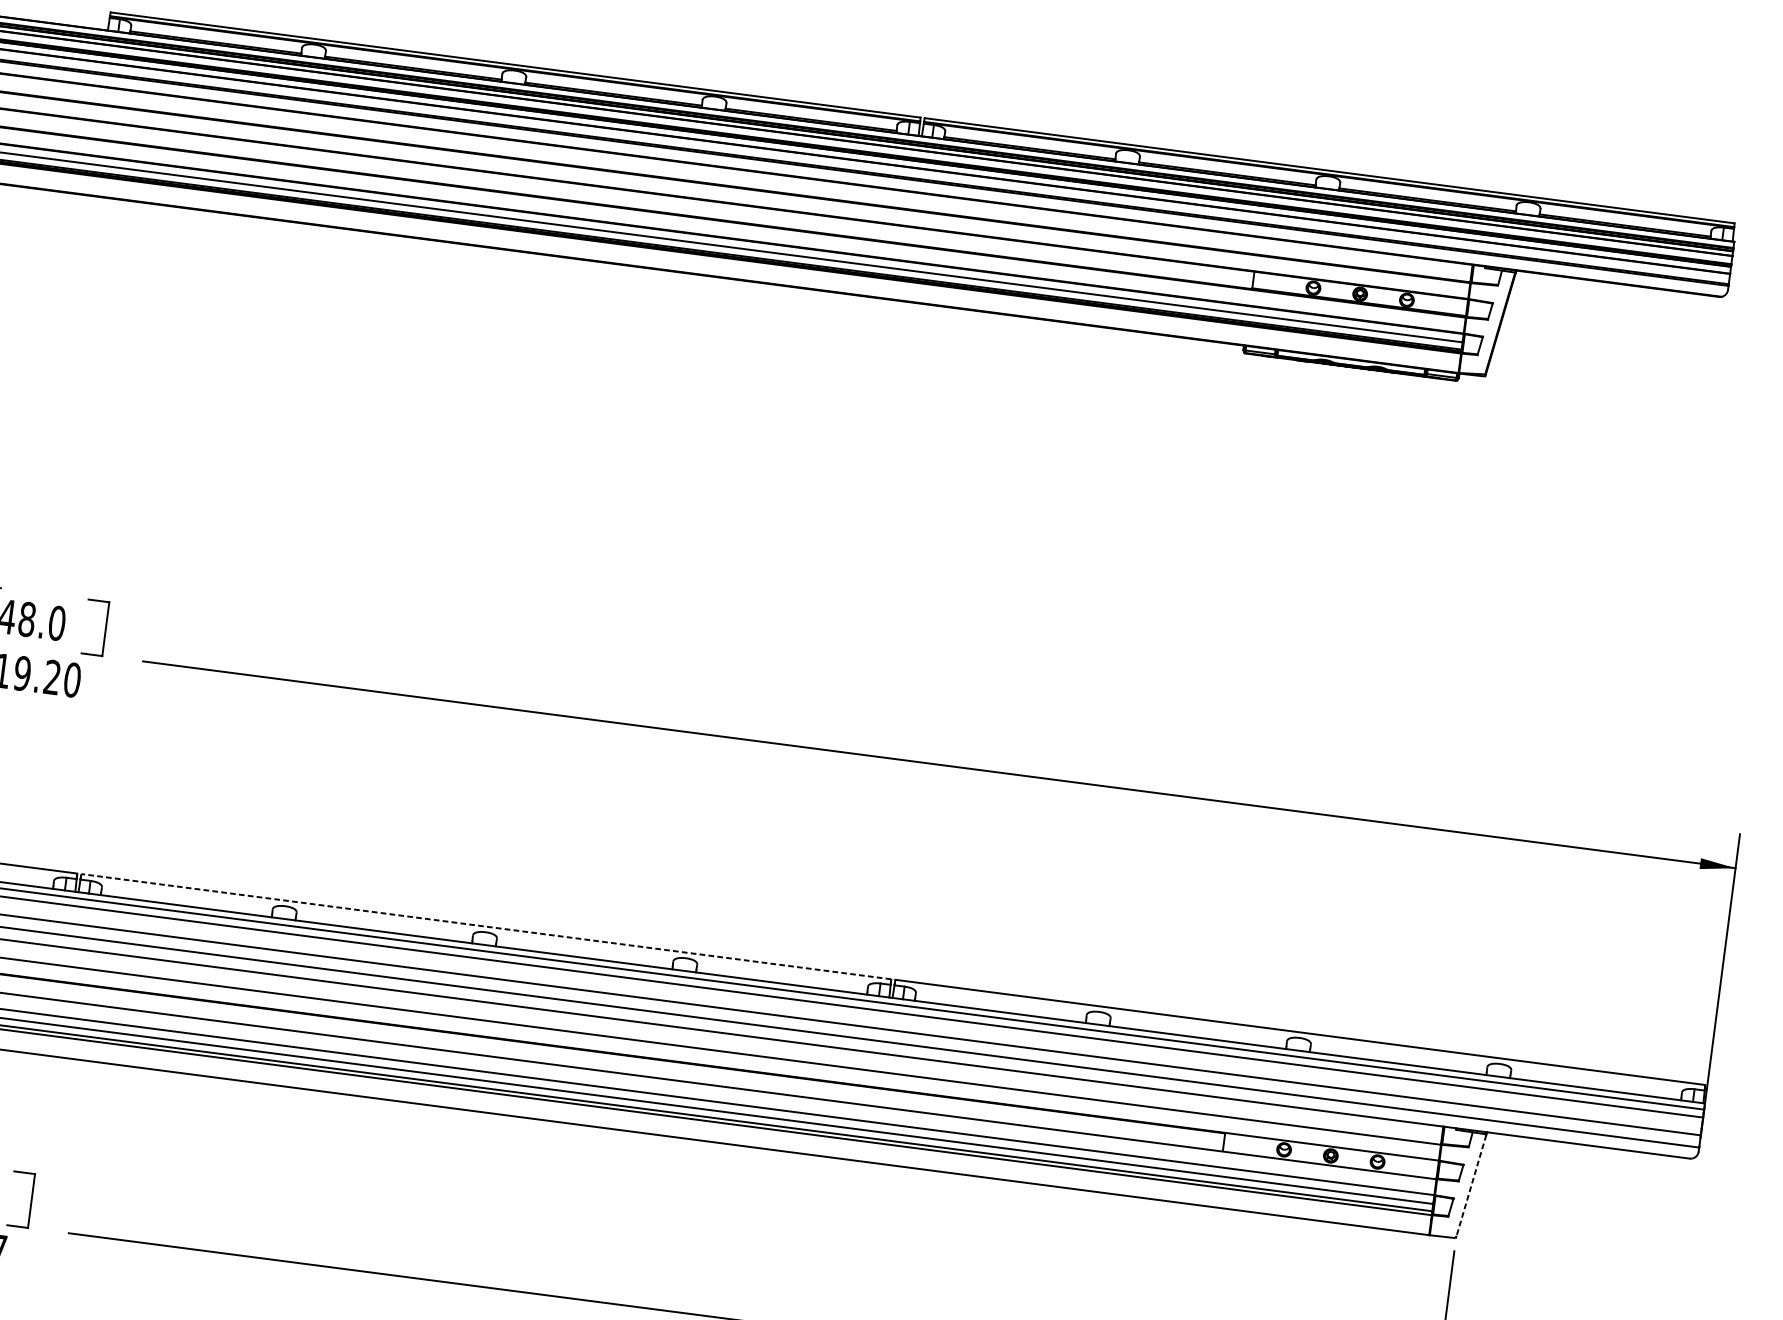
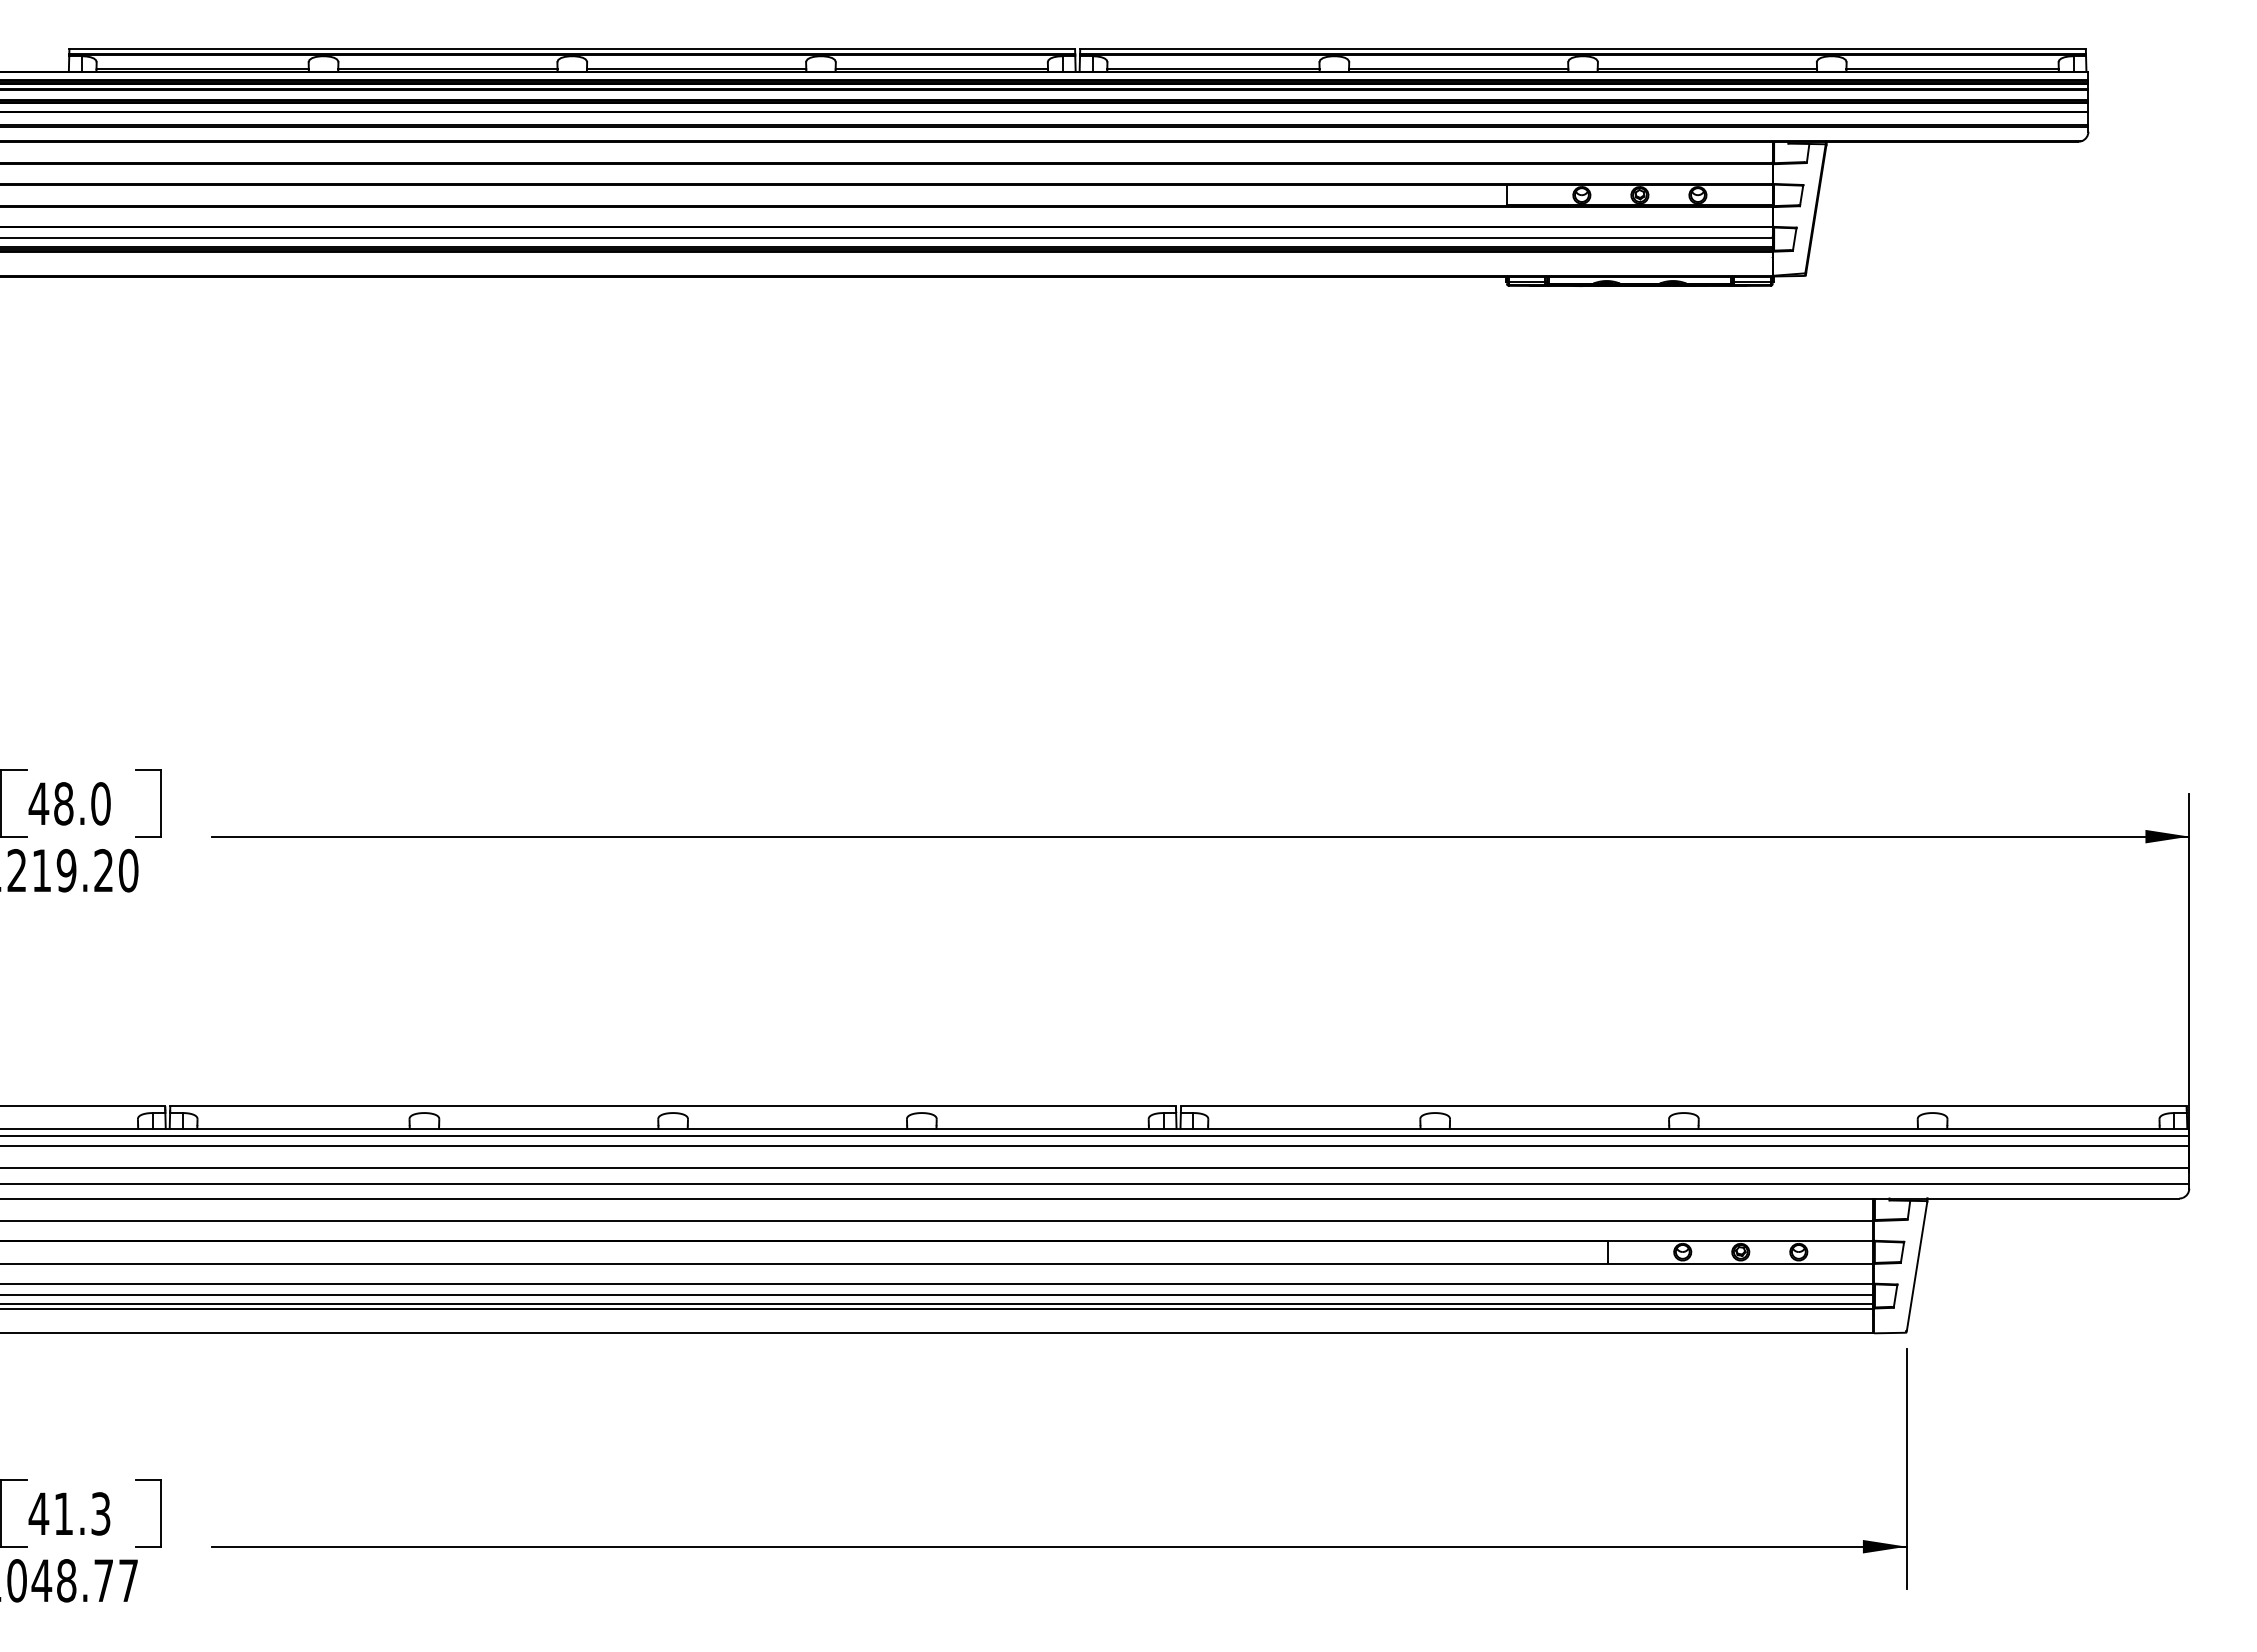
line: (486, 926) -> (673, 1106), dashed -> solid
line: (1471, 1185) -> (1917, 1266), dashed -> solid

